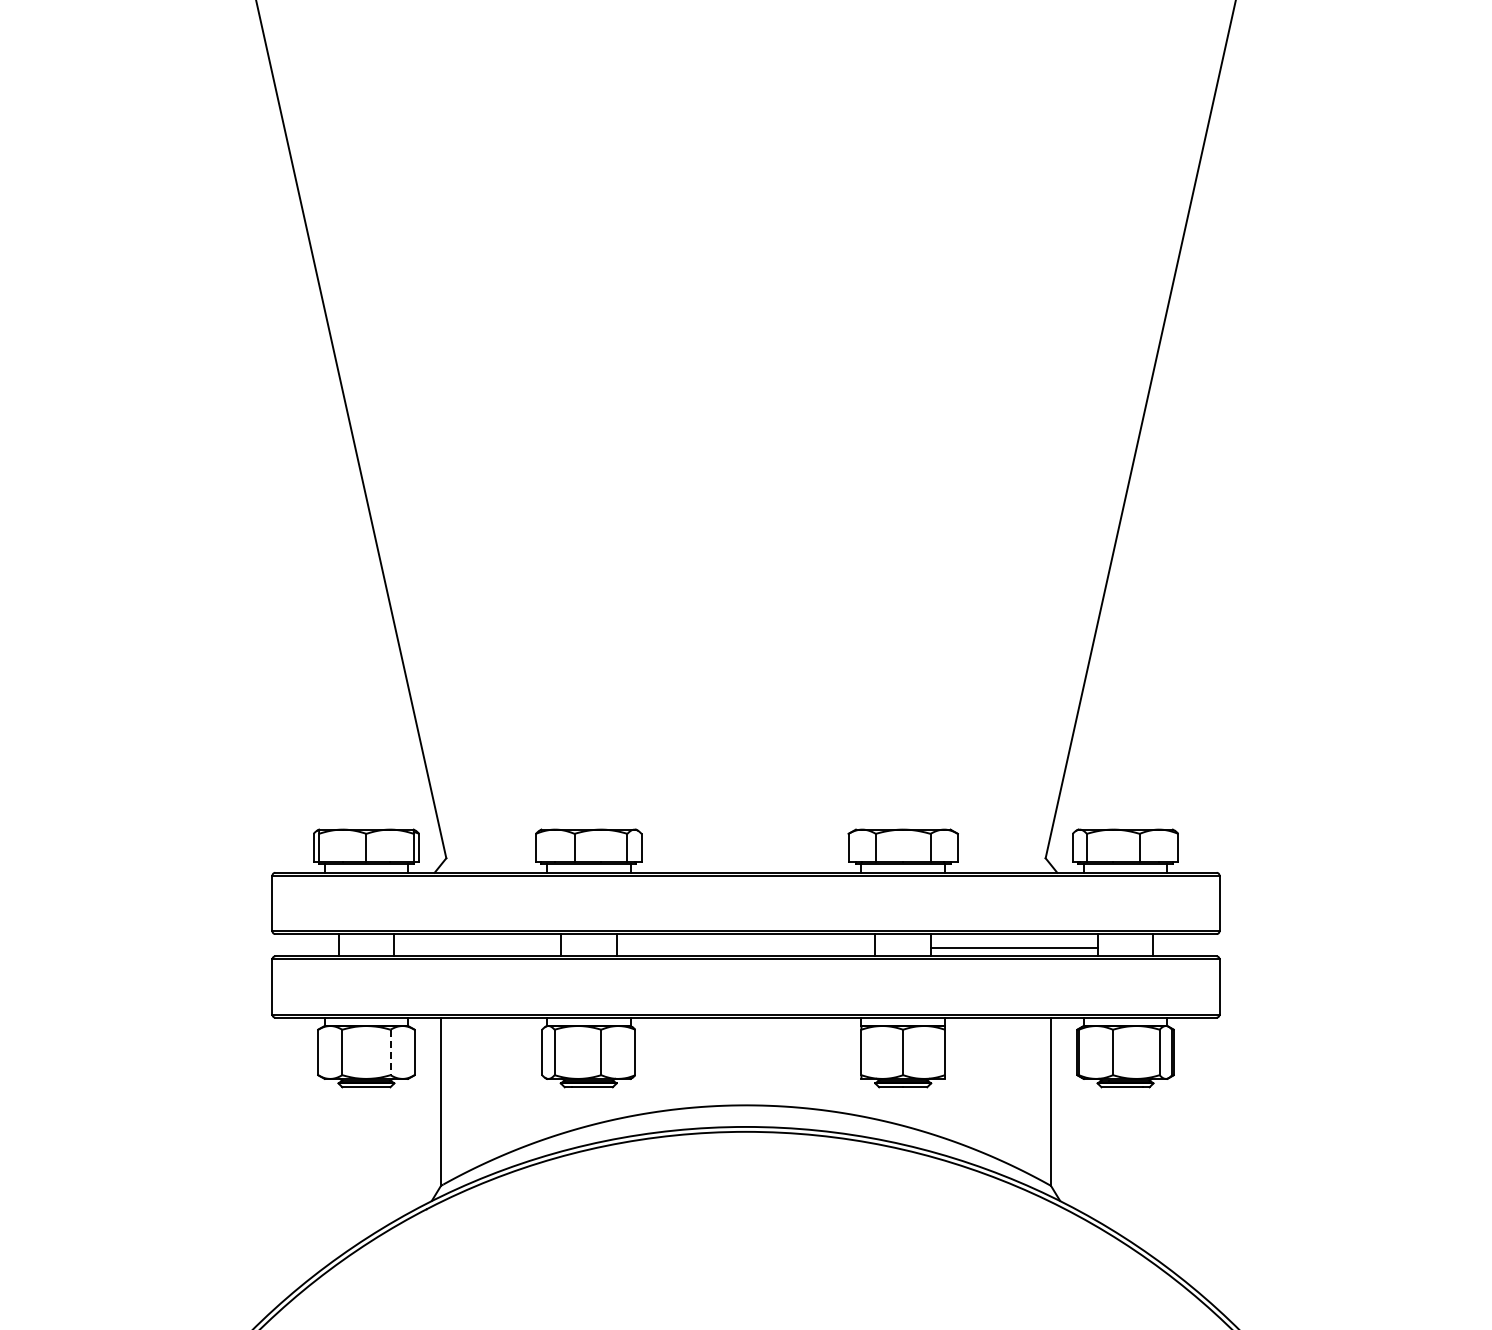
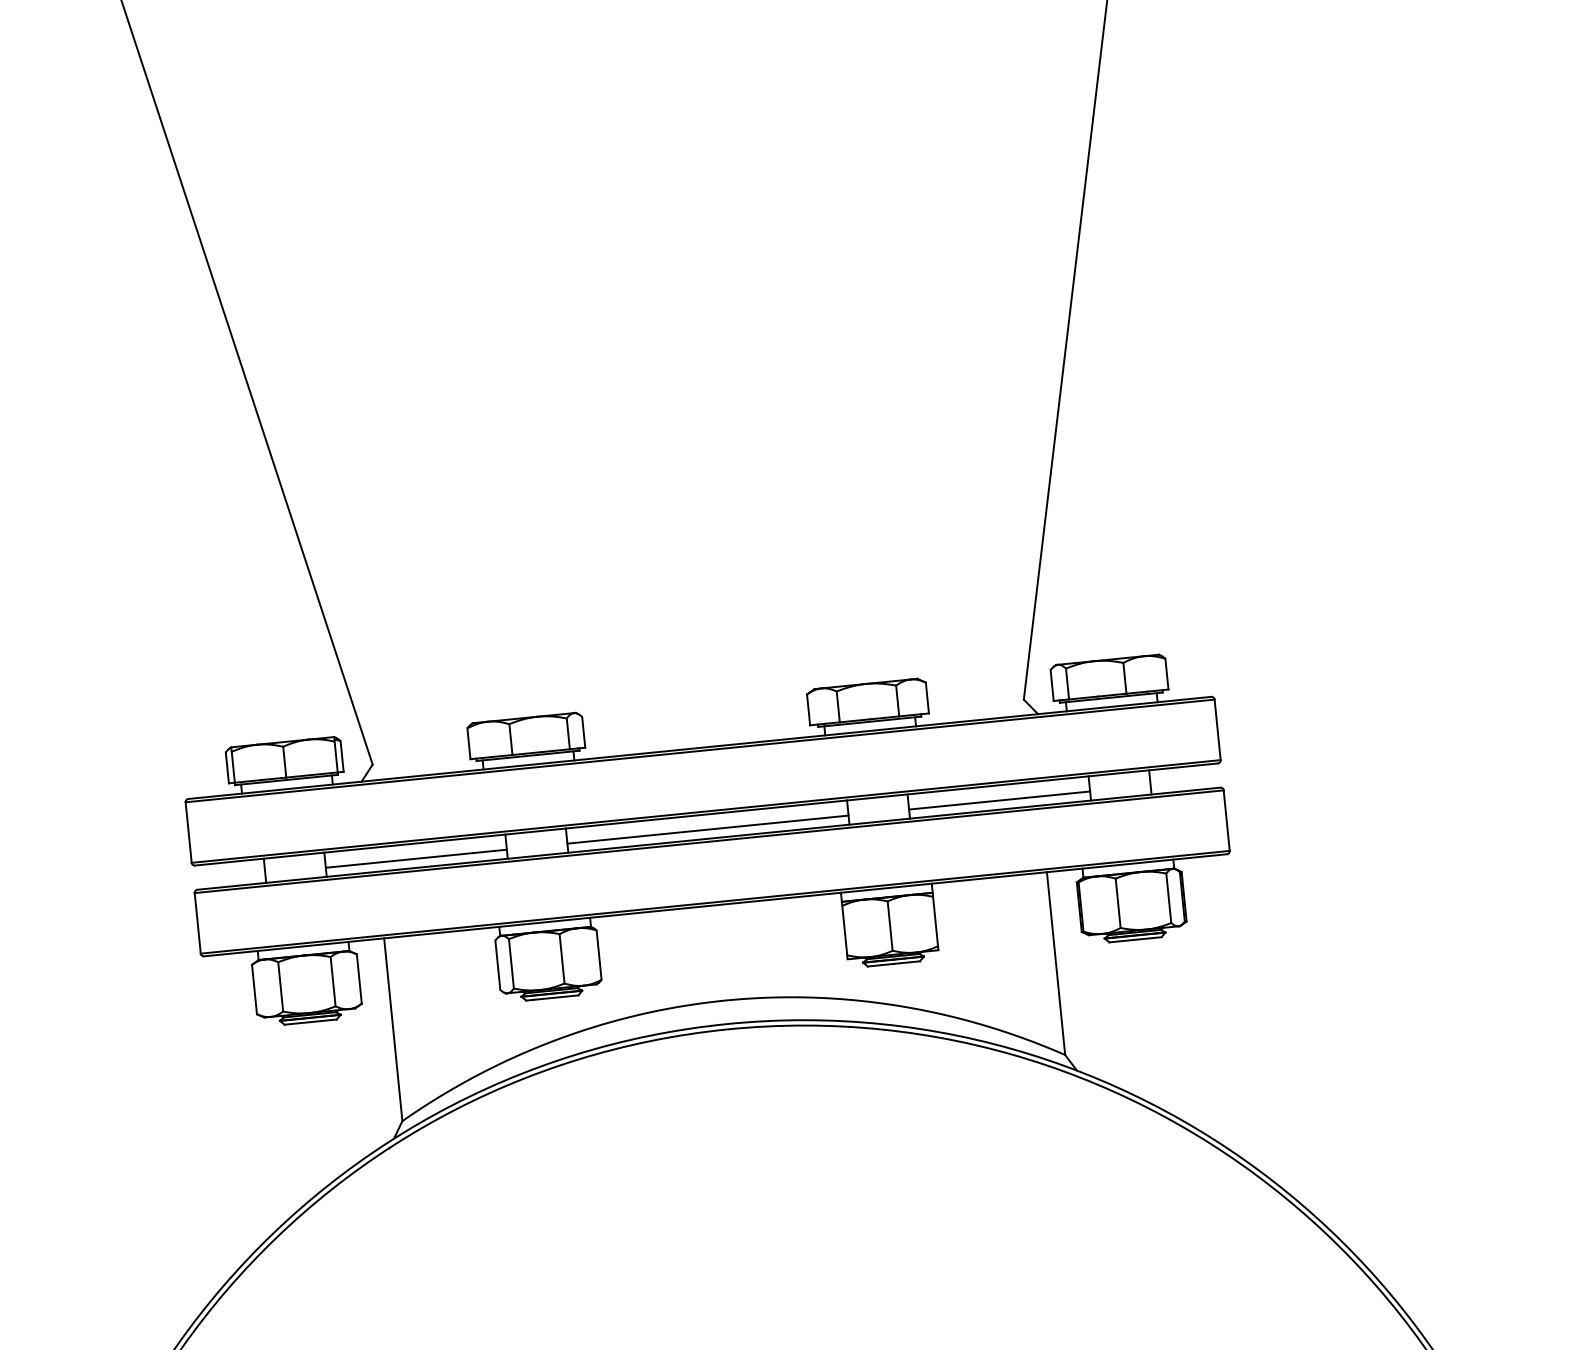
line: (477, 948) -> (416, 859), added
line: (745, 948) -> (707, 830), added
line: (390, 1052) -> (333, 981), dashed -> solid

